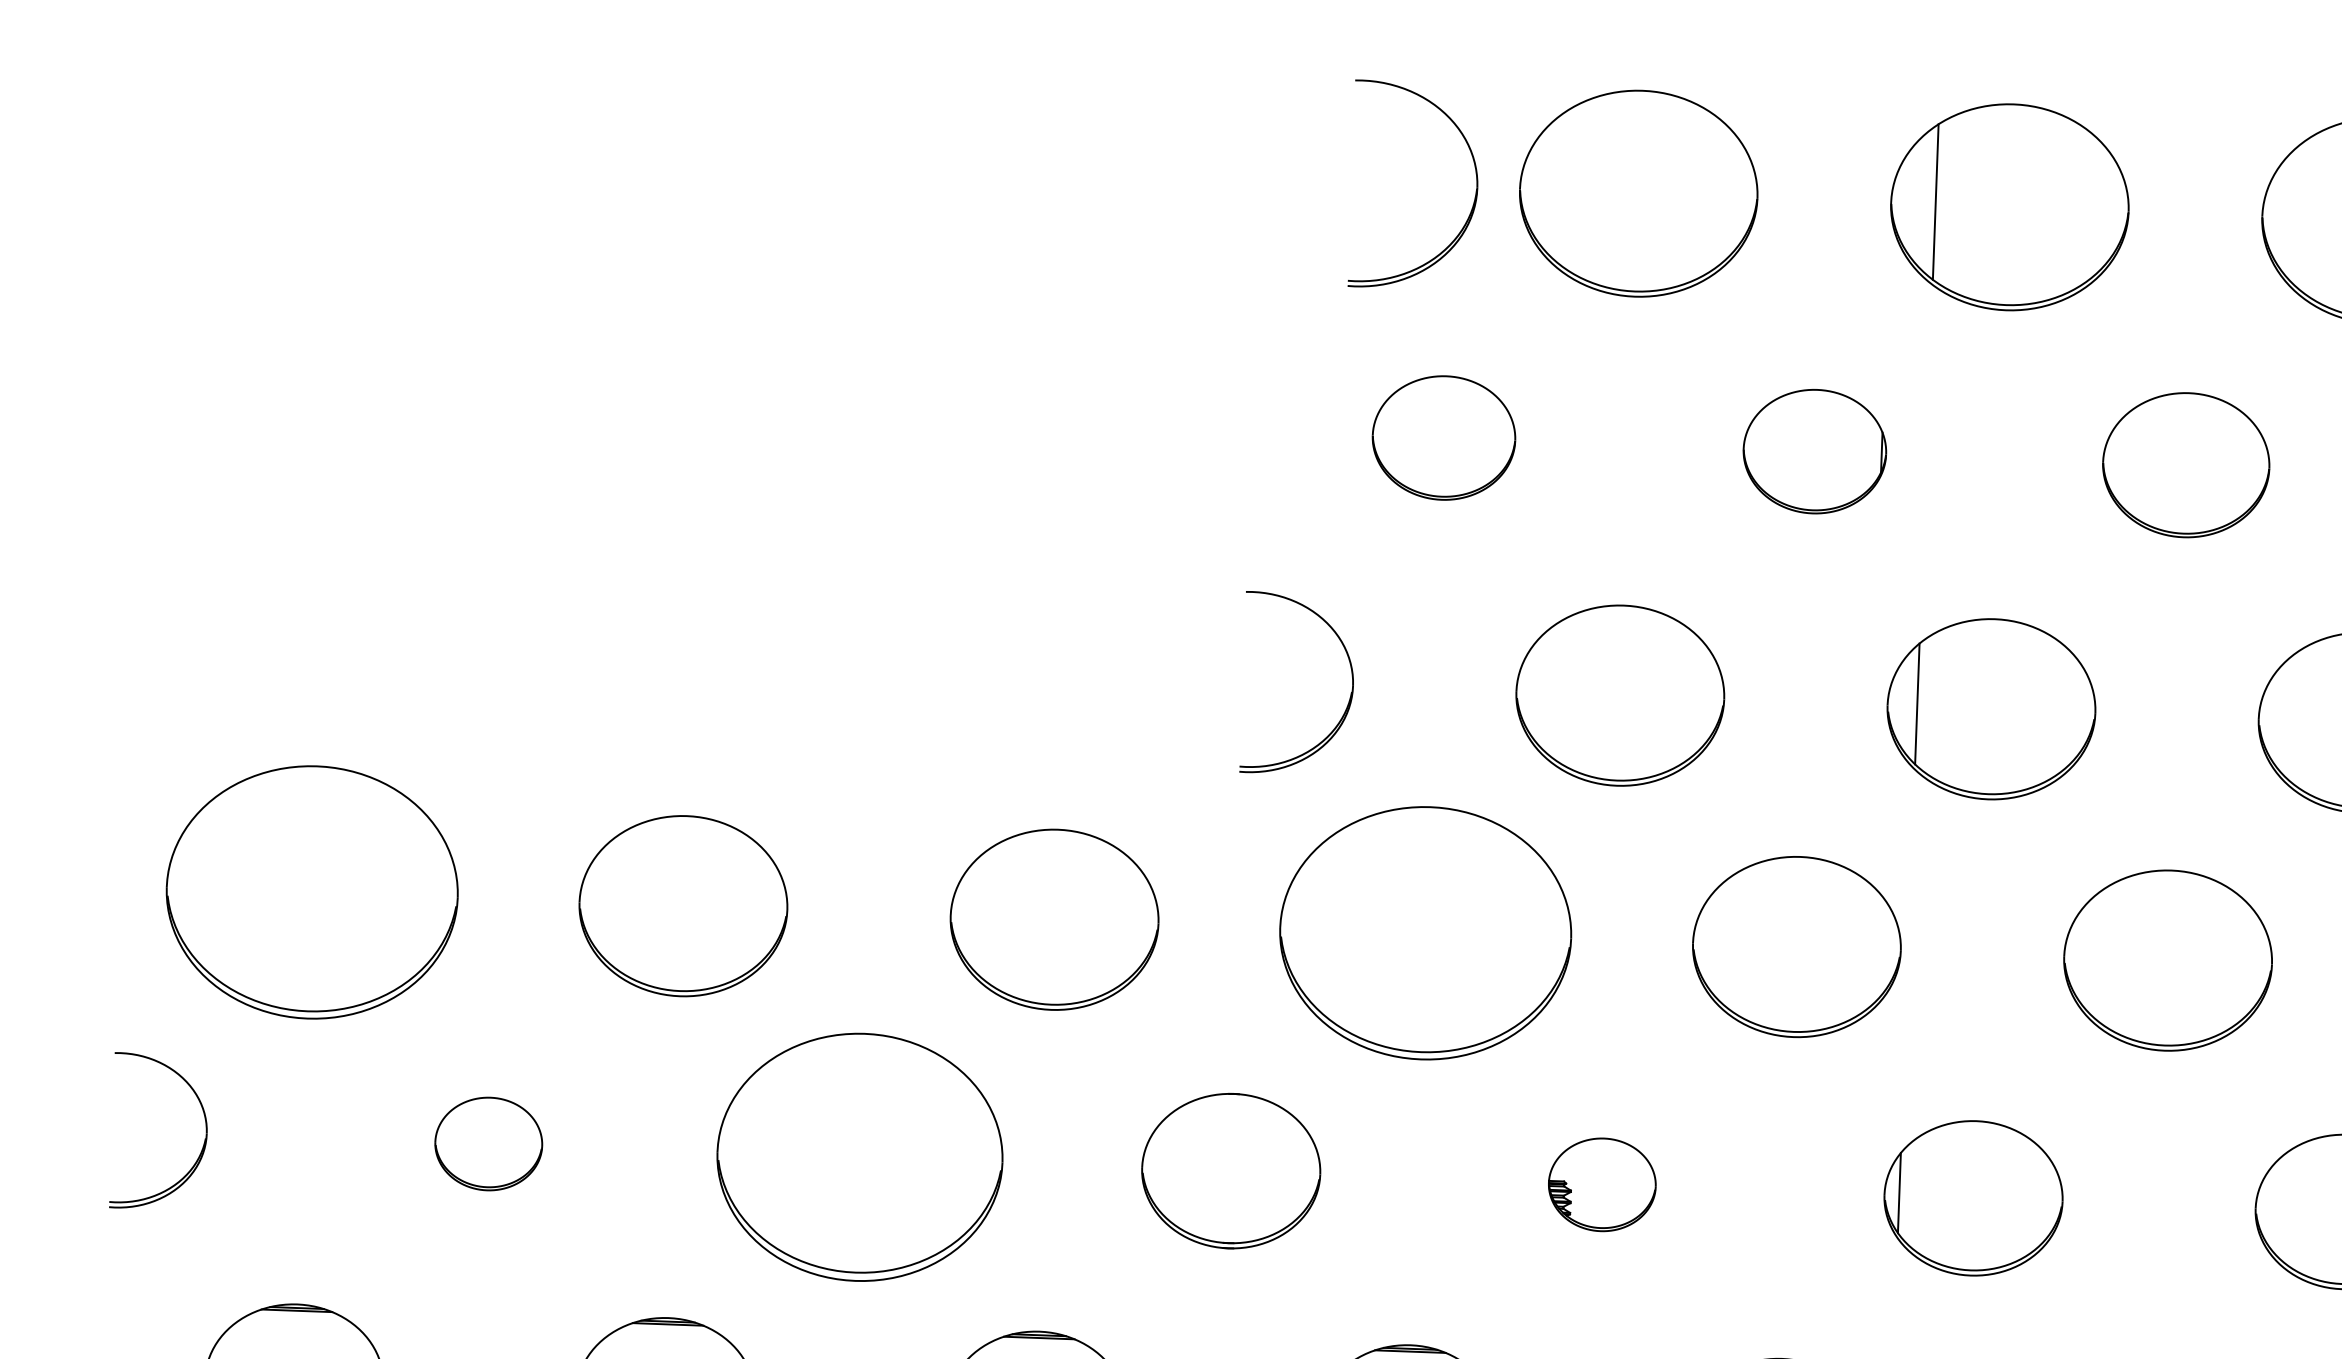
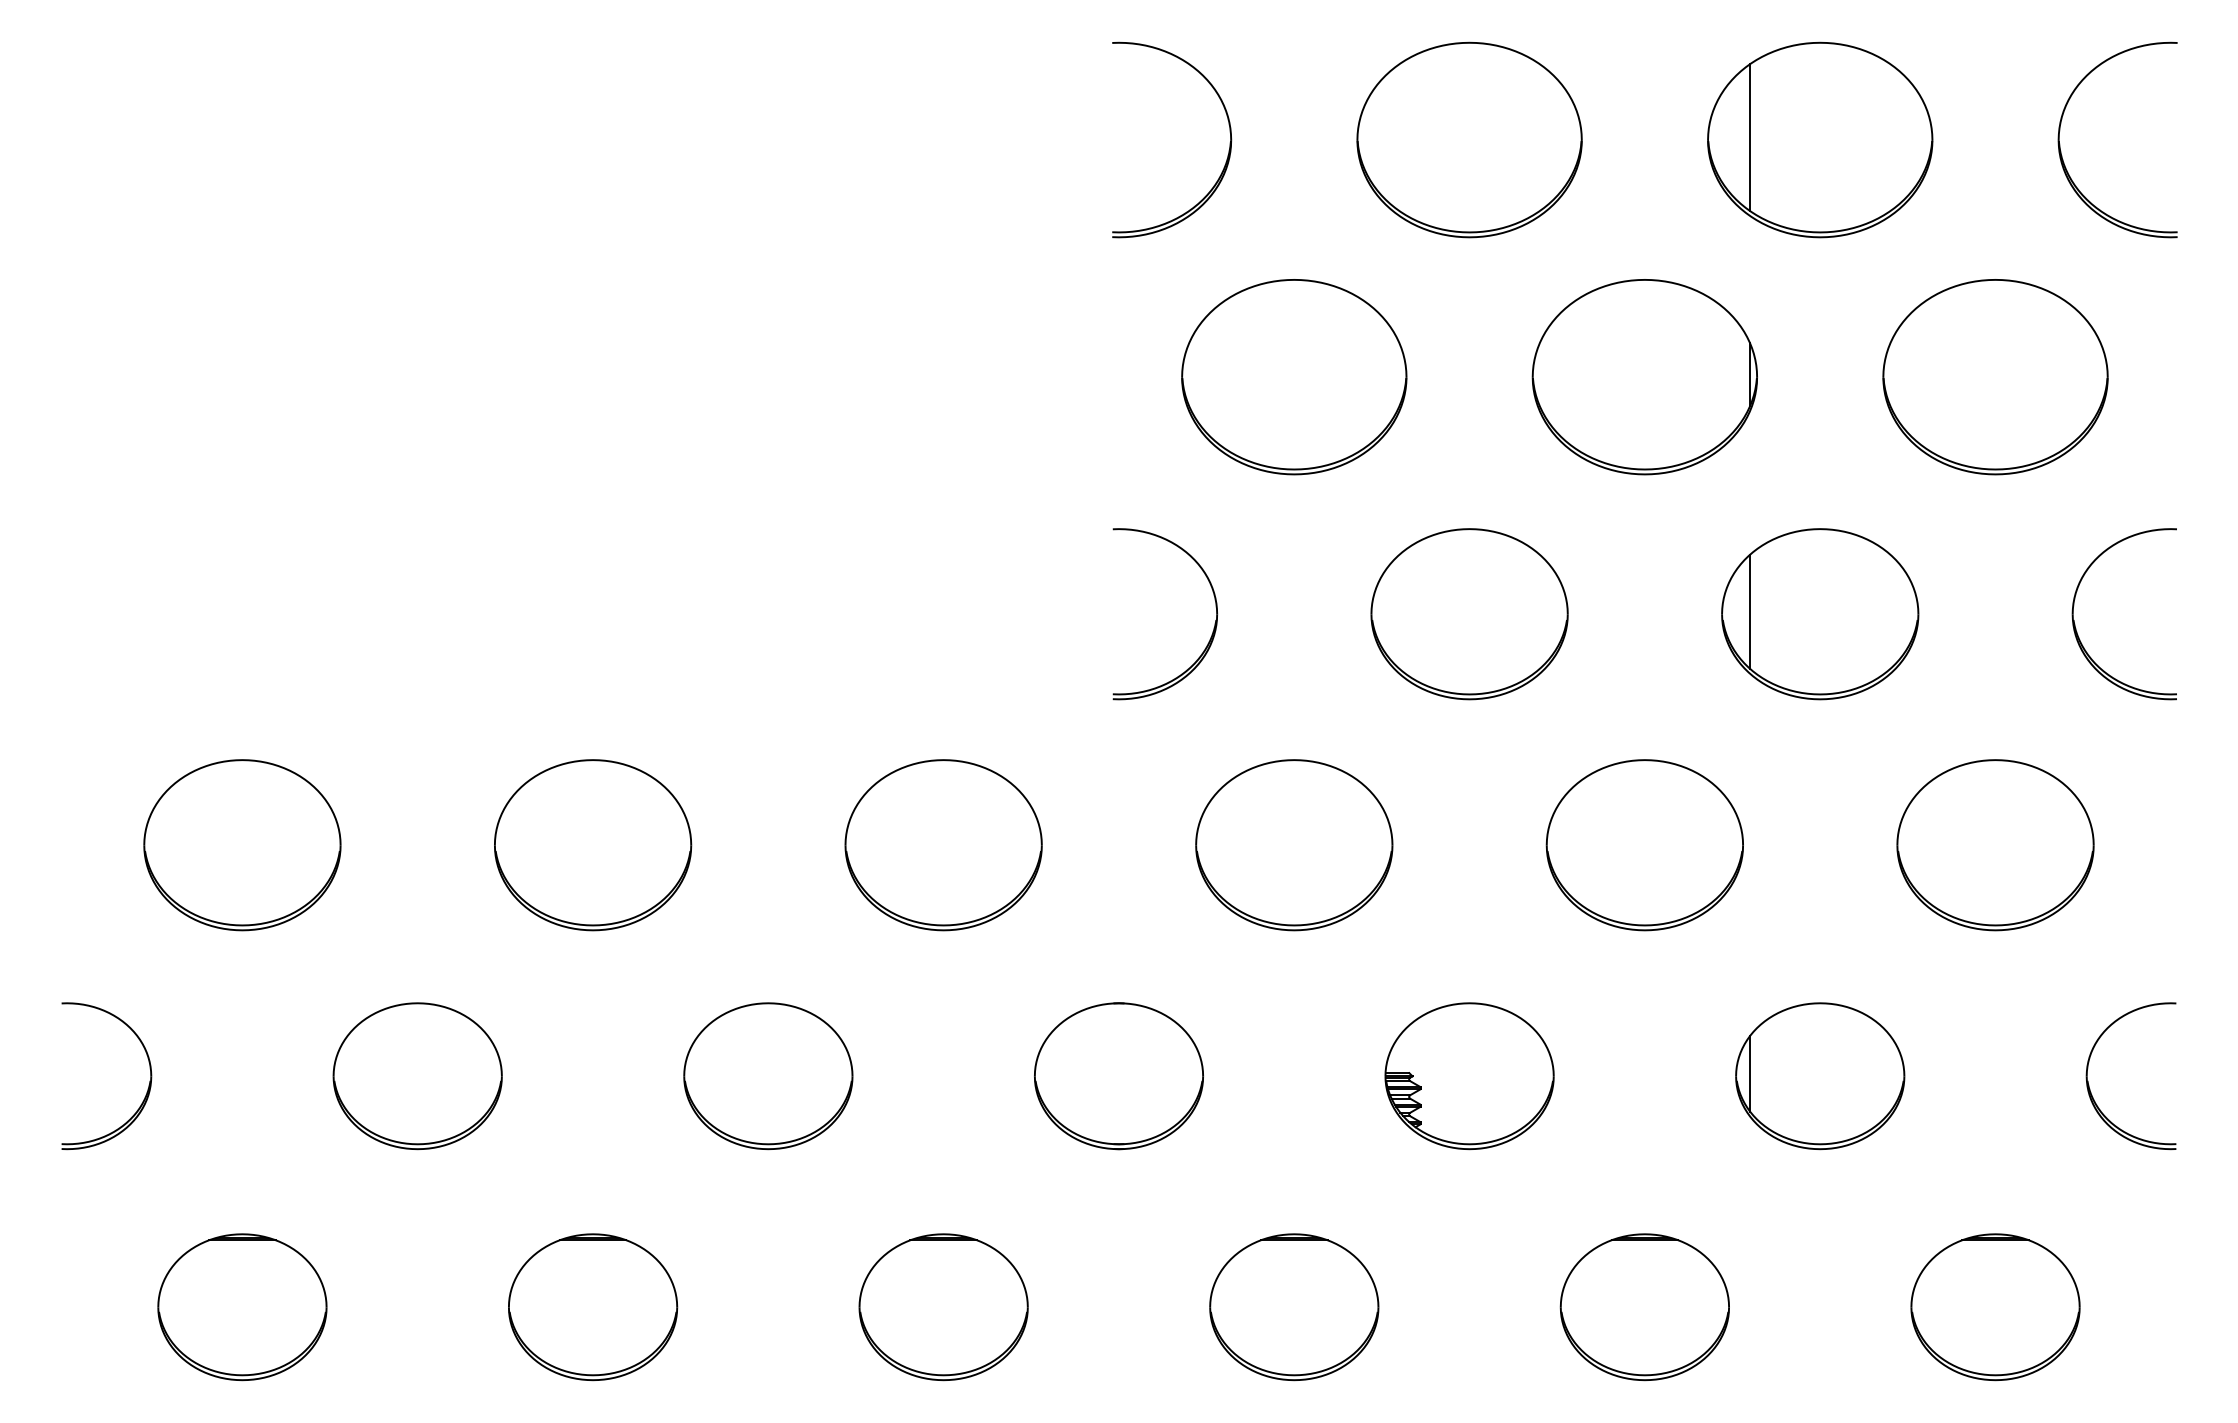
part: (1474, 198) -> (1228, 150), moved
part: (1444, 438) -> (1294, 377), size x1.67
part: (1814, 451) -> (1644, 377), size x1.67
part: (2186, 465) -> (1995, 377), size x1.43
part: (312, 892) -> (242, 845), size x0.71
part: (1425, 933) -> (1294, 845), size x0.71
part: (488, 1144) -> (417, 1076), size x1.67
part: (860, 1157) -> (768, 1076), size x0.62
part: (1602, 1185) -> (1469, 1076), size x1.67

